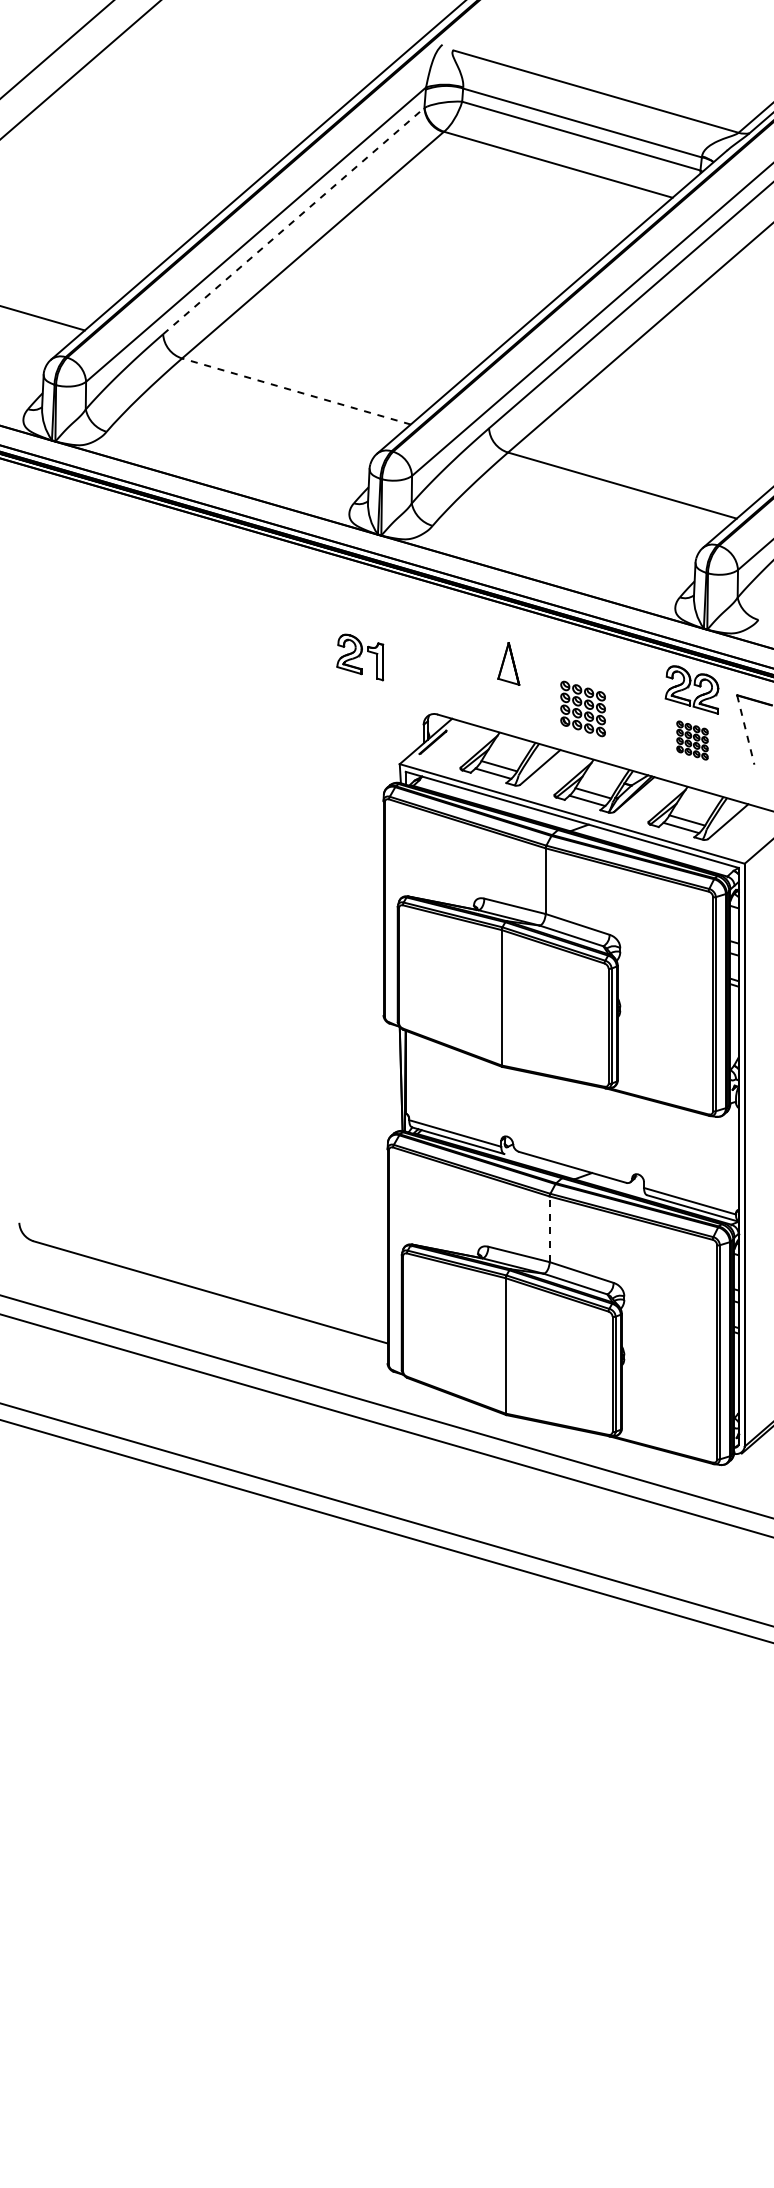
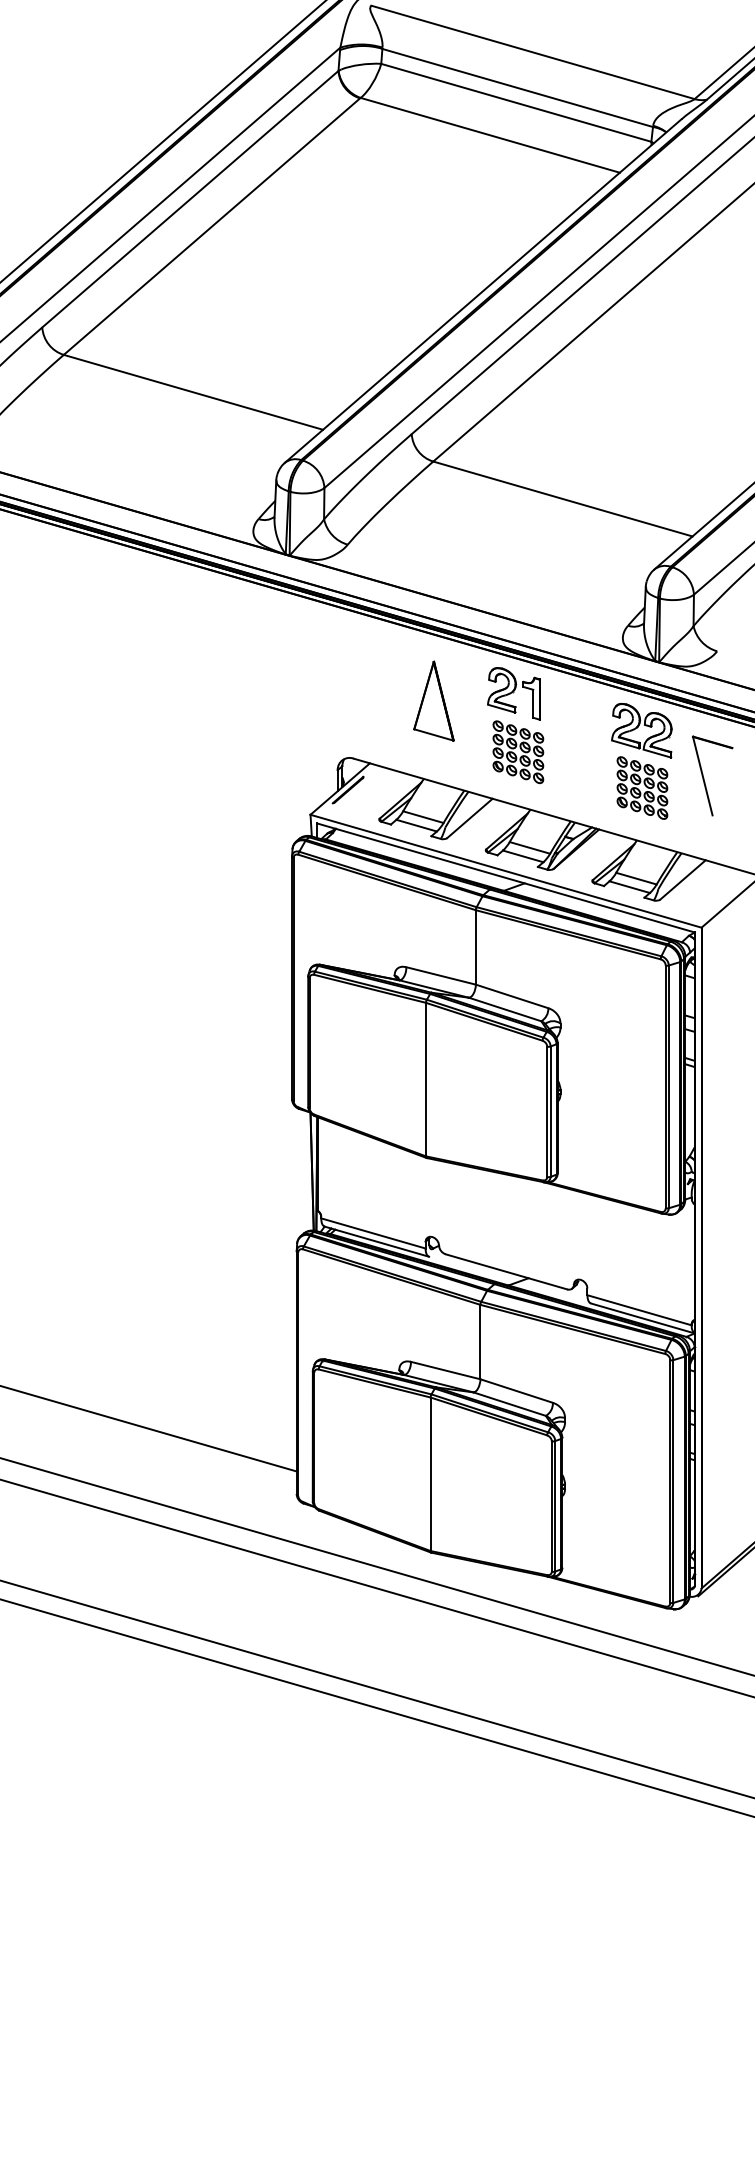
line: (293, 221) -> (190, 199), dashed -> solid
line: (296, 391) -> (193, 392), dashed -> solid
part: (360, 657) -> (514, 693), moved
part: (508, 663) -> (433, 700), size x1.67
line: (745, 730) -> (702, 776), dashed -> solid
part: (692, 740) -> (642, 787), size x1.43
line: (549, 1229) -> (480, 1342), dashed -> solid

